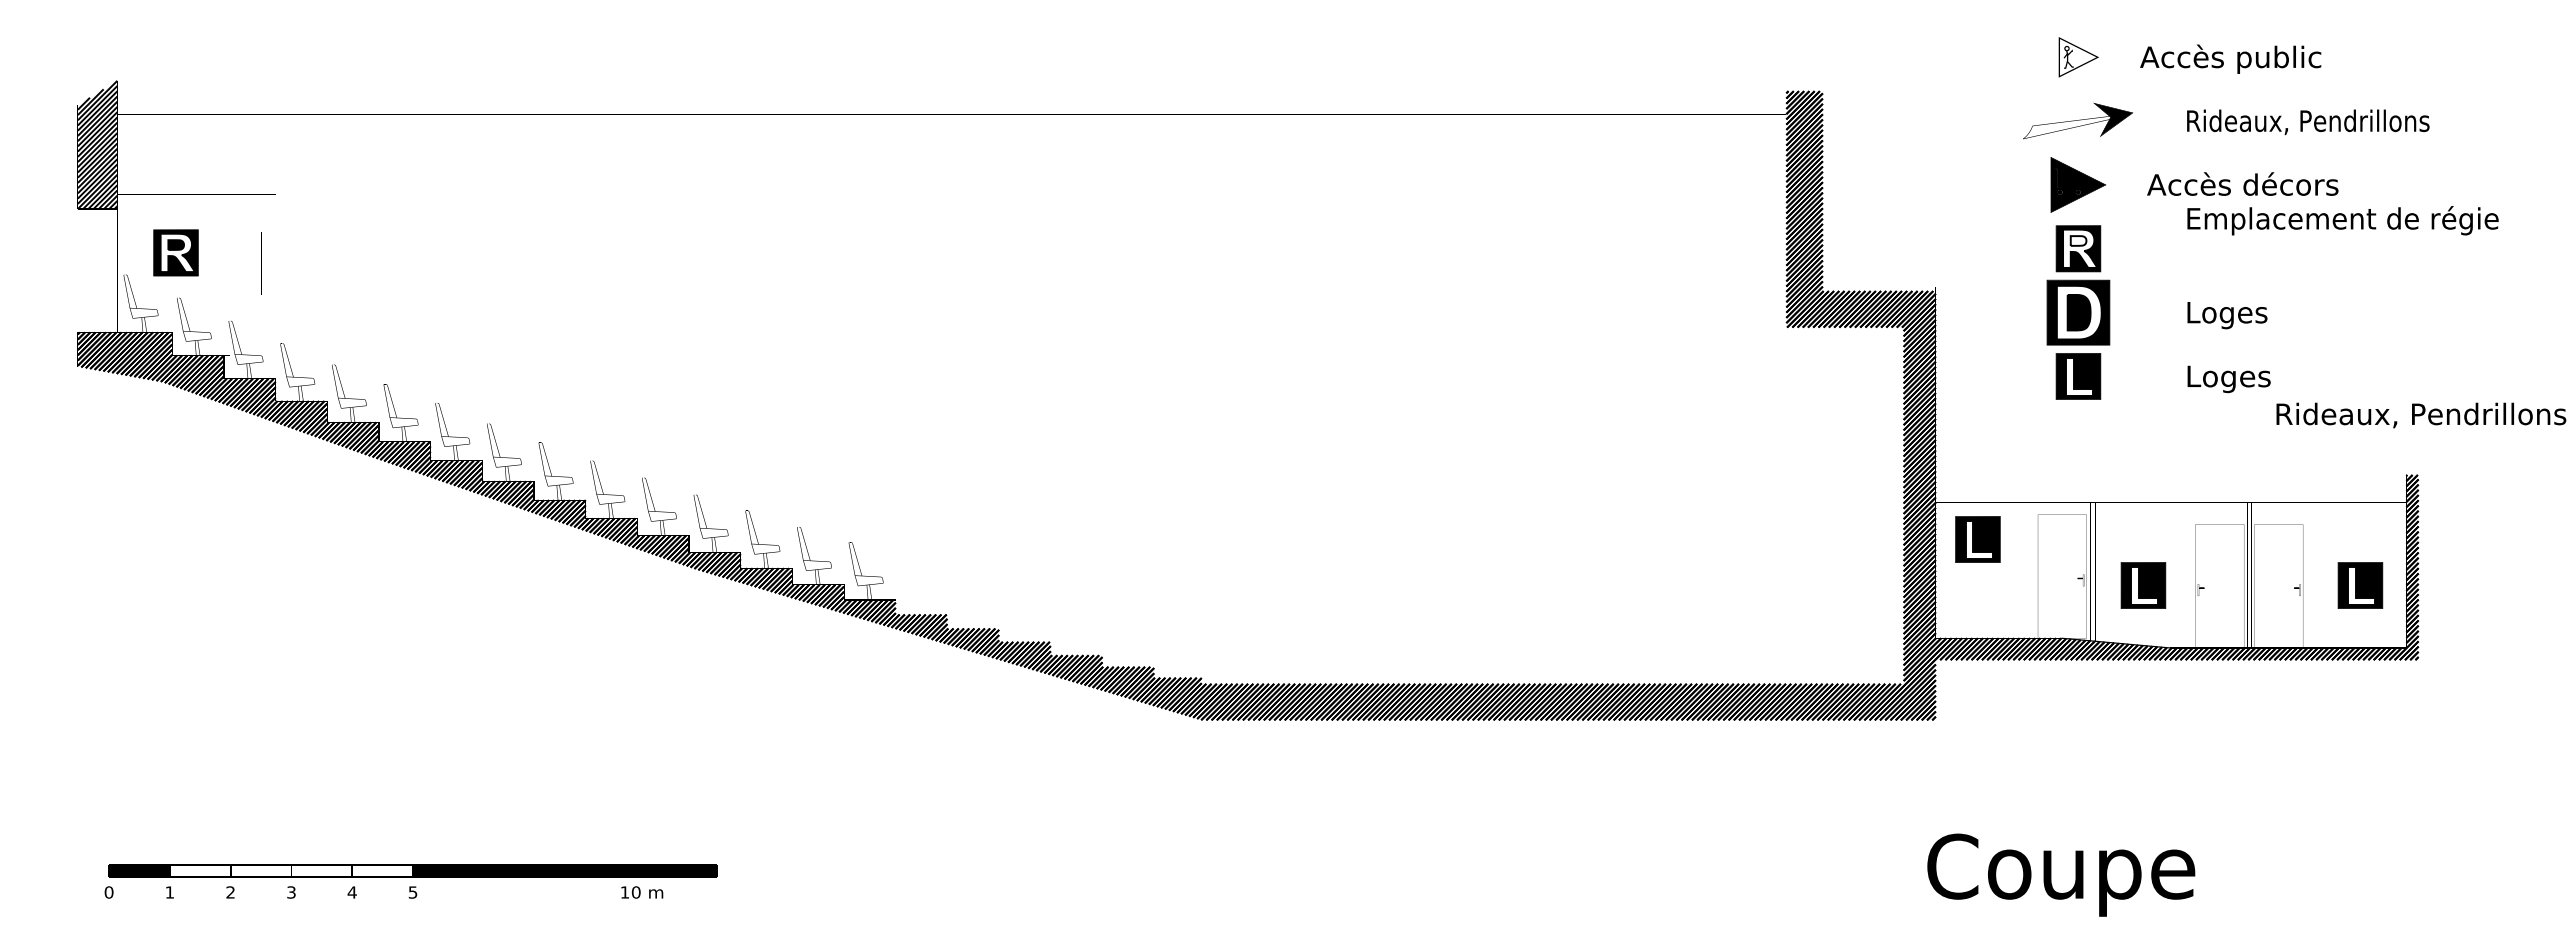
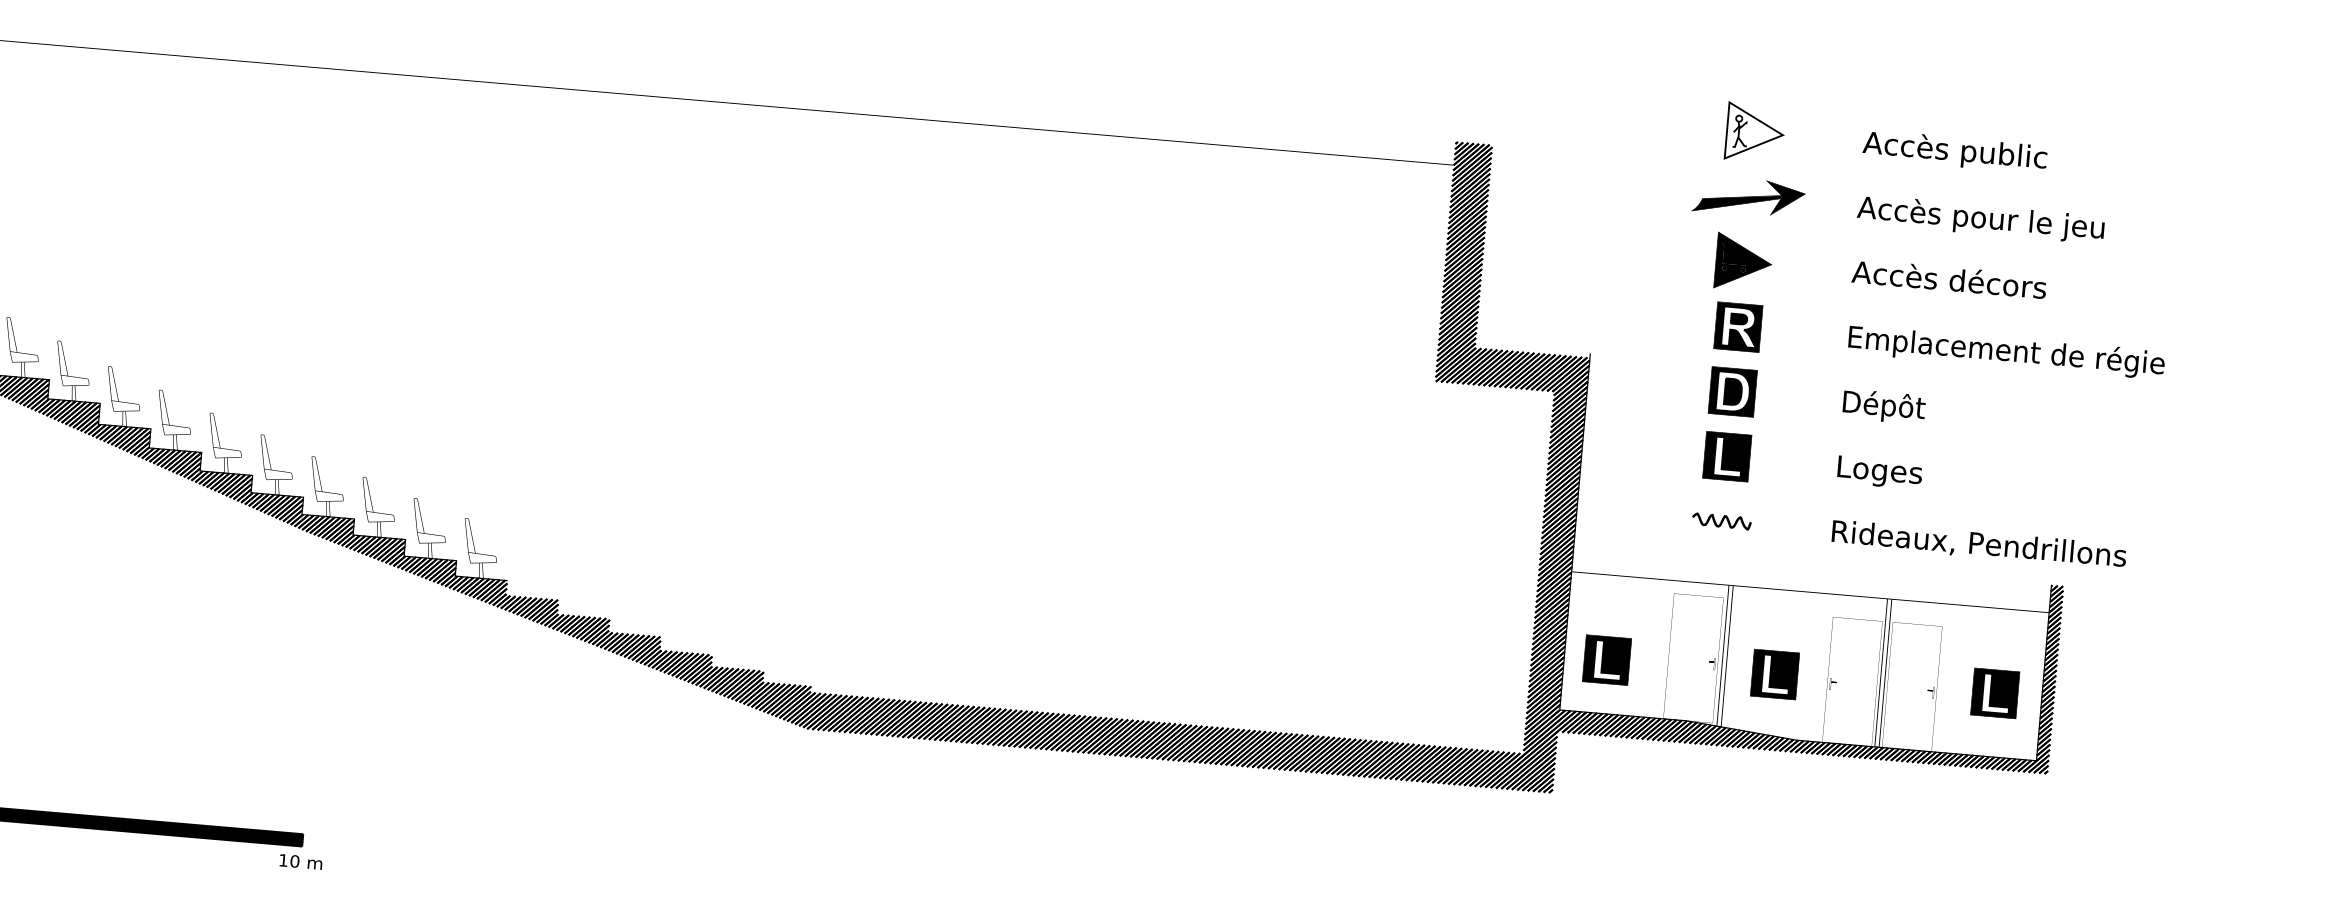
part: (2078, 57) -> (1755, 133), size x1.43
text: (2230, 58) -> (1954, 151), moved
text: (2307, 122) -> (1981, 218), Rideaux, Pendrillons -> Accès pour le jeu
fill: (2066, 127) -> (1736, 203), added
text: (2242, 183) -> (1949, 278), moved
text: (2342, 220) -> (2006, 351), moved
fill: (2078, 240) -> (1739, 318), added
part: (2078, 312) -> (1732, 391), size x0.71
text: (2229, 314) -> (1885, 406), Loges -> Dépôt
text: (2421, 415) -> (1979, 544), moved
curve: (2078, 439) -> (1721, 520), added
part: (1977, 539) -> (1606, 660), moved
text: (642, 892) -> (301, 861), moved

